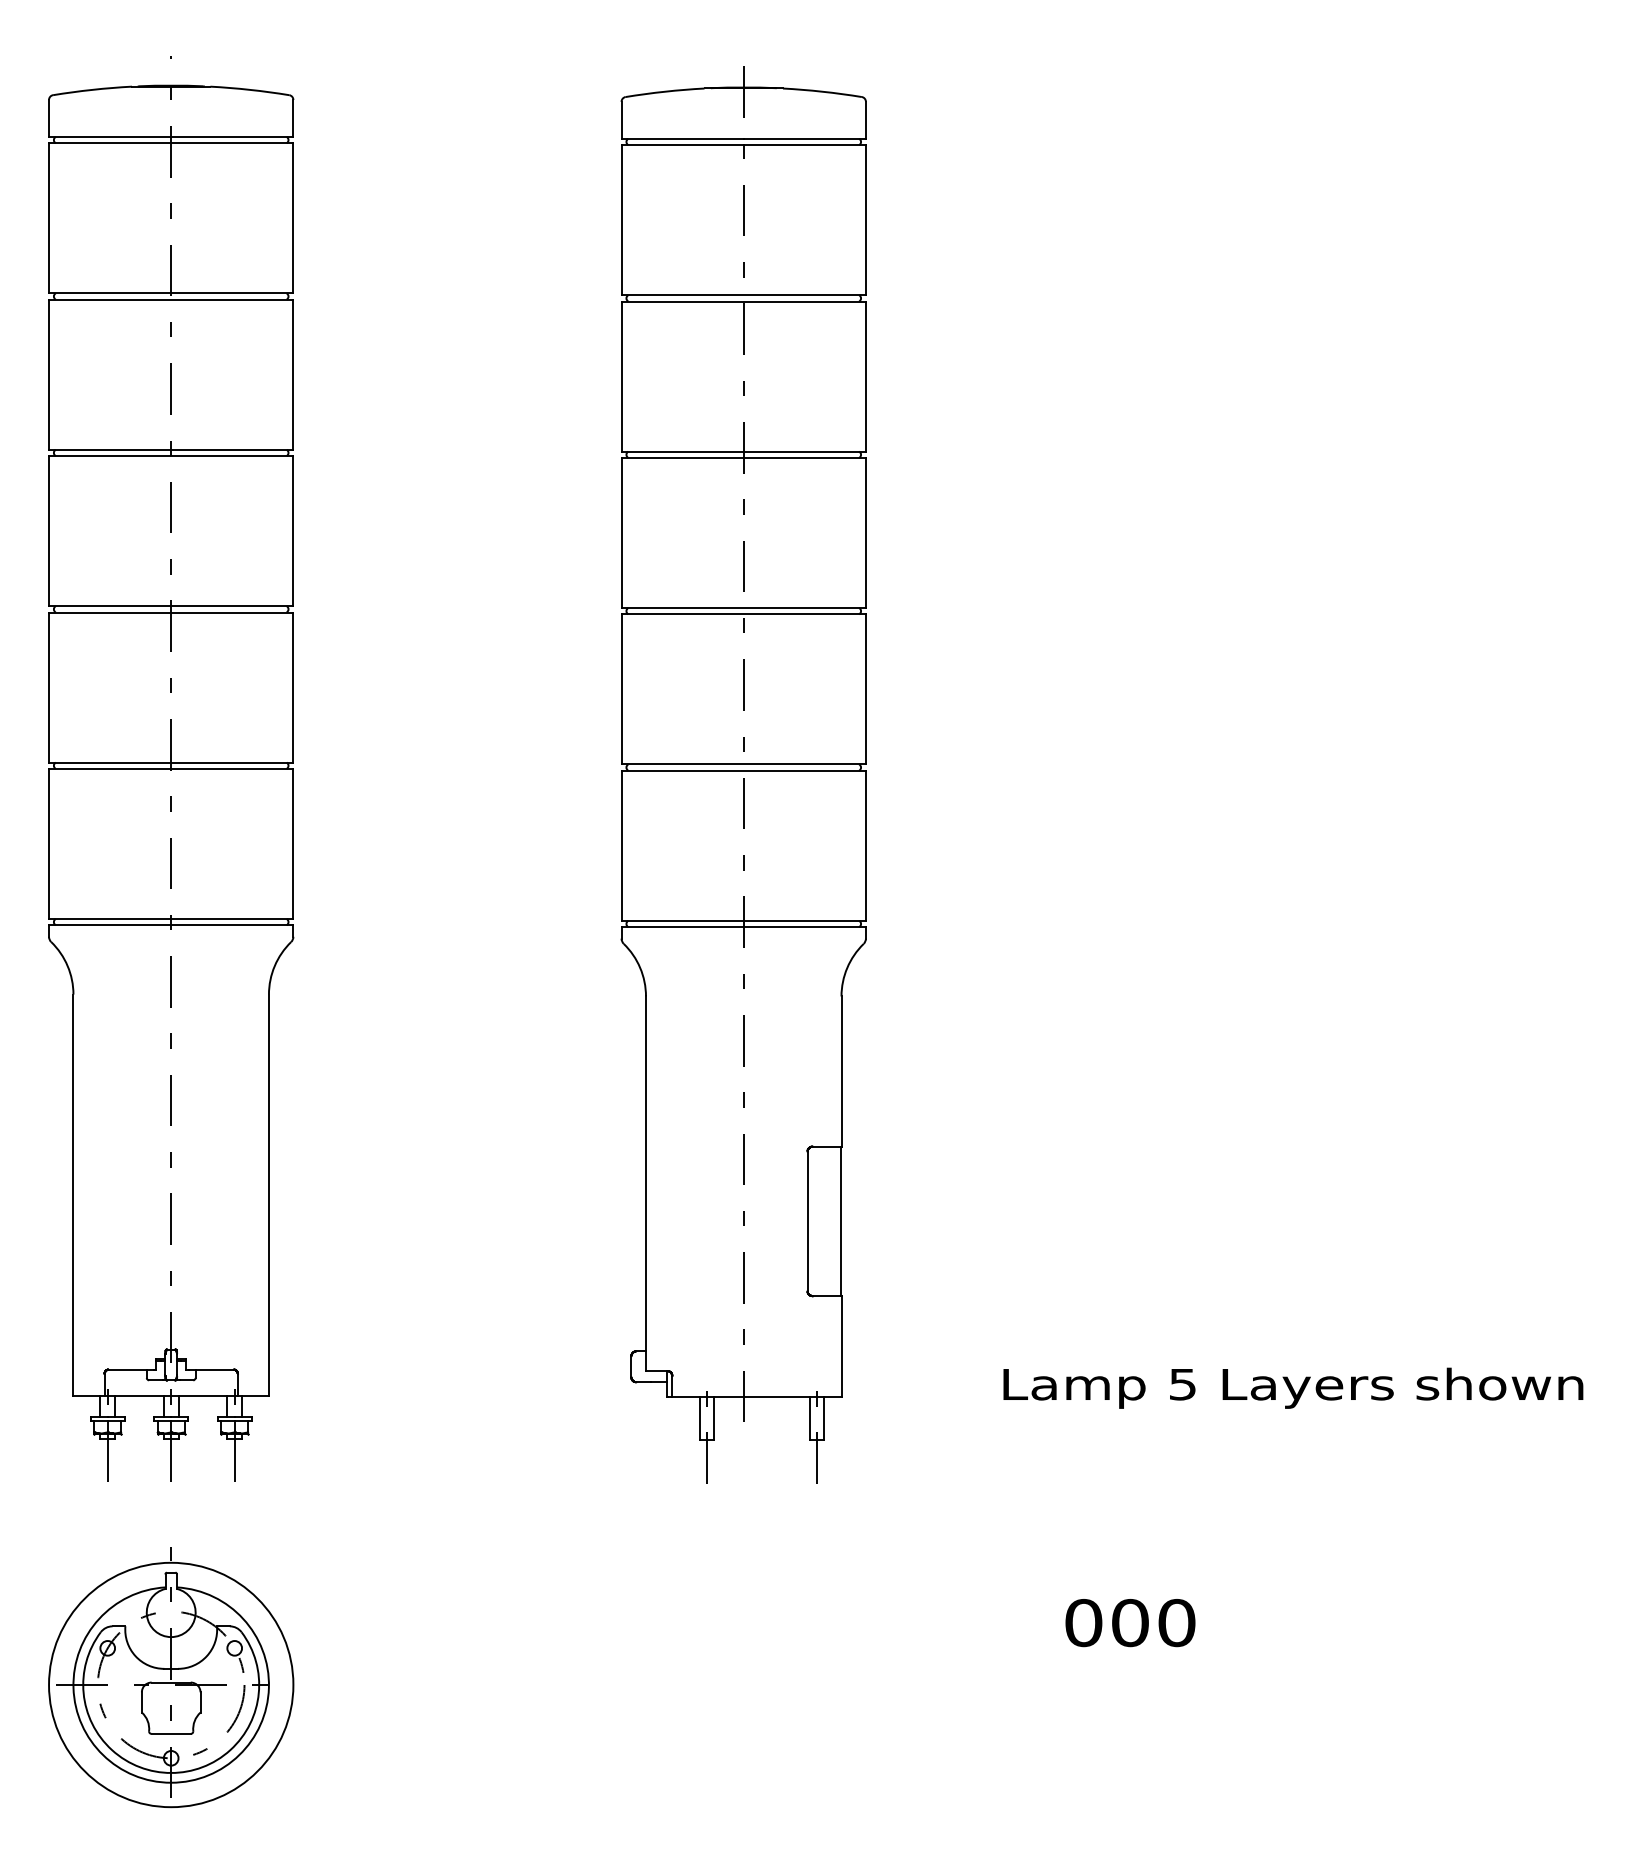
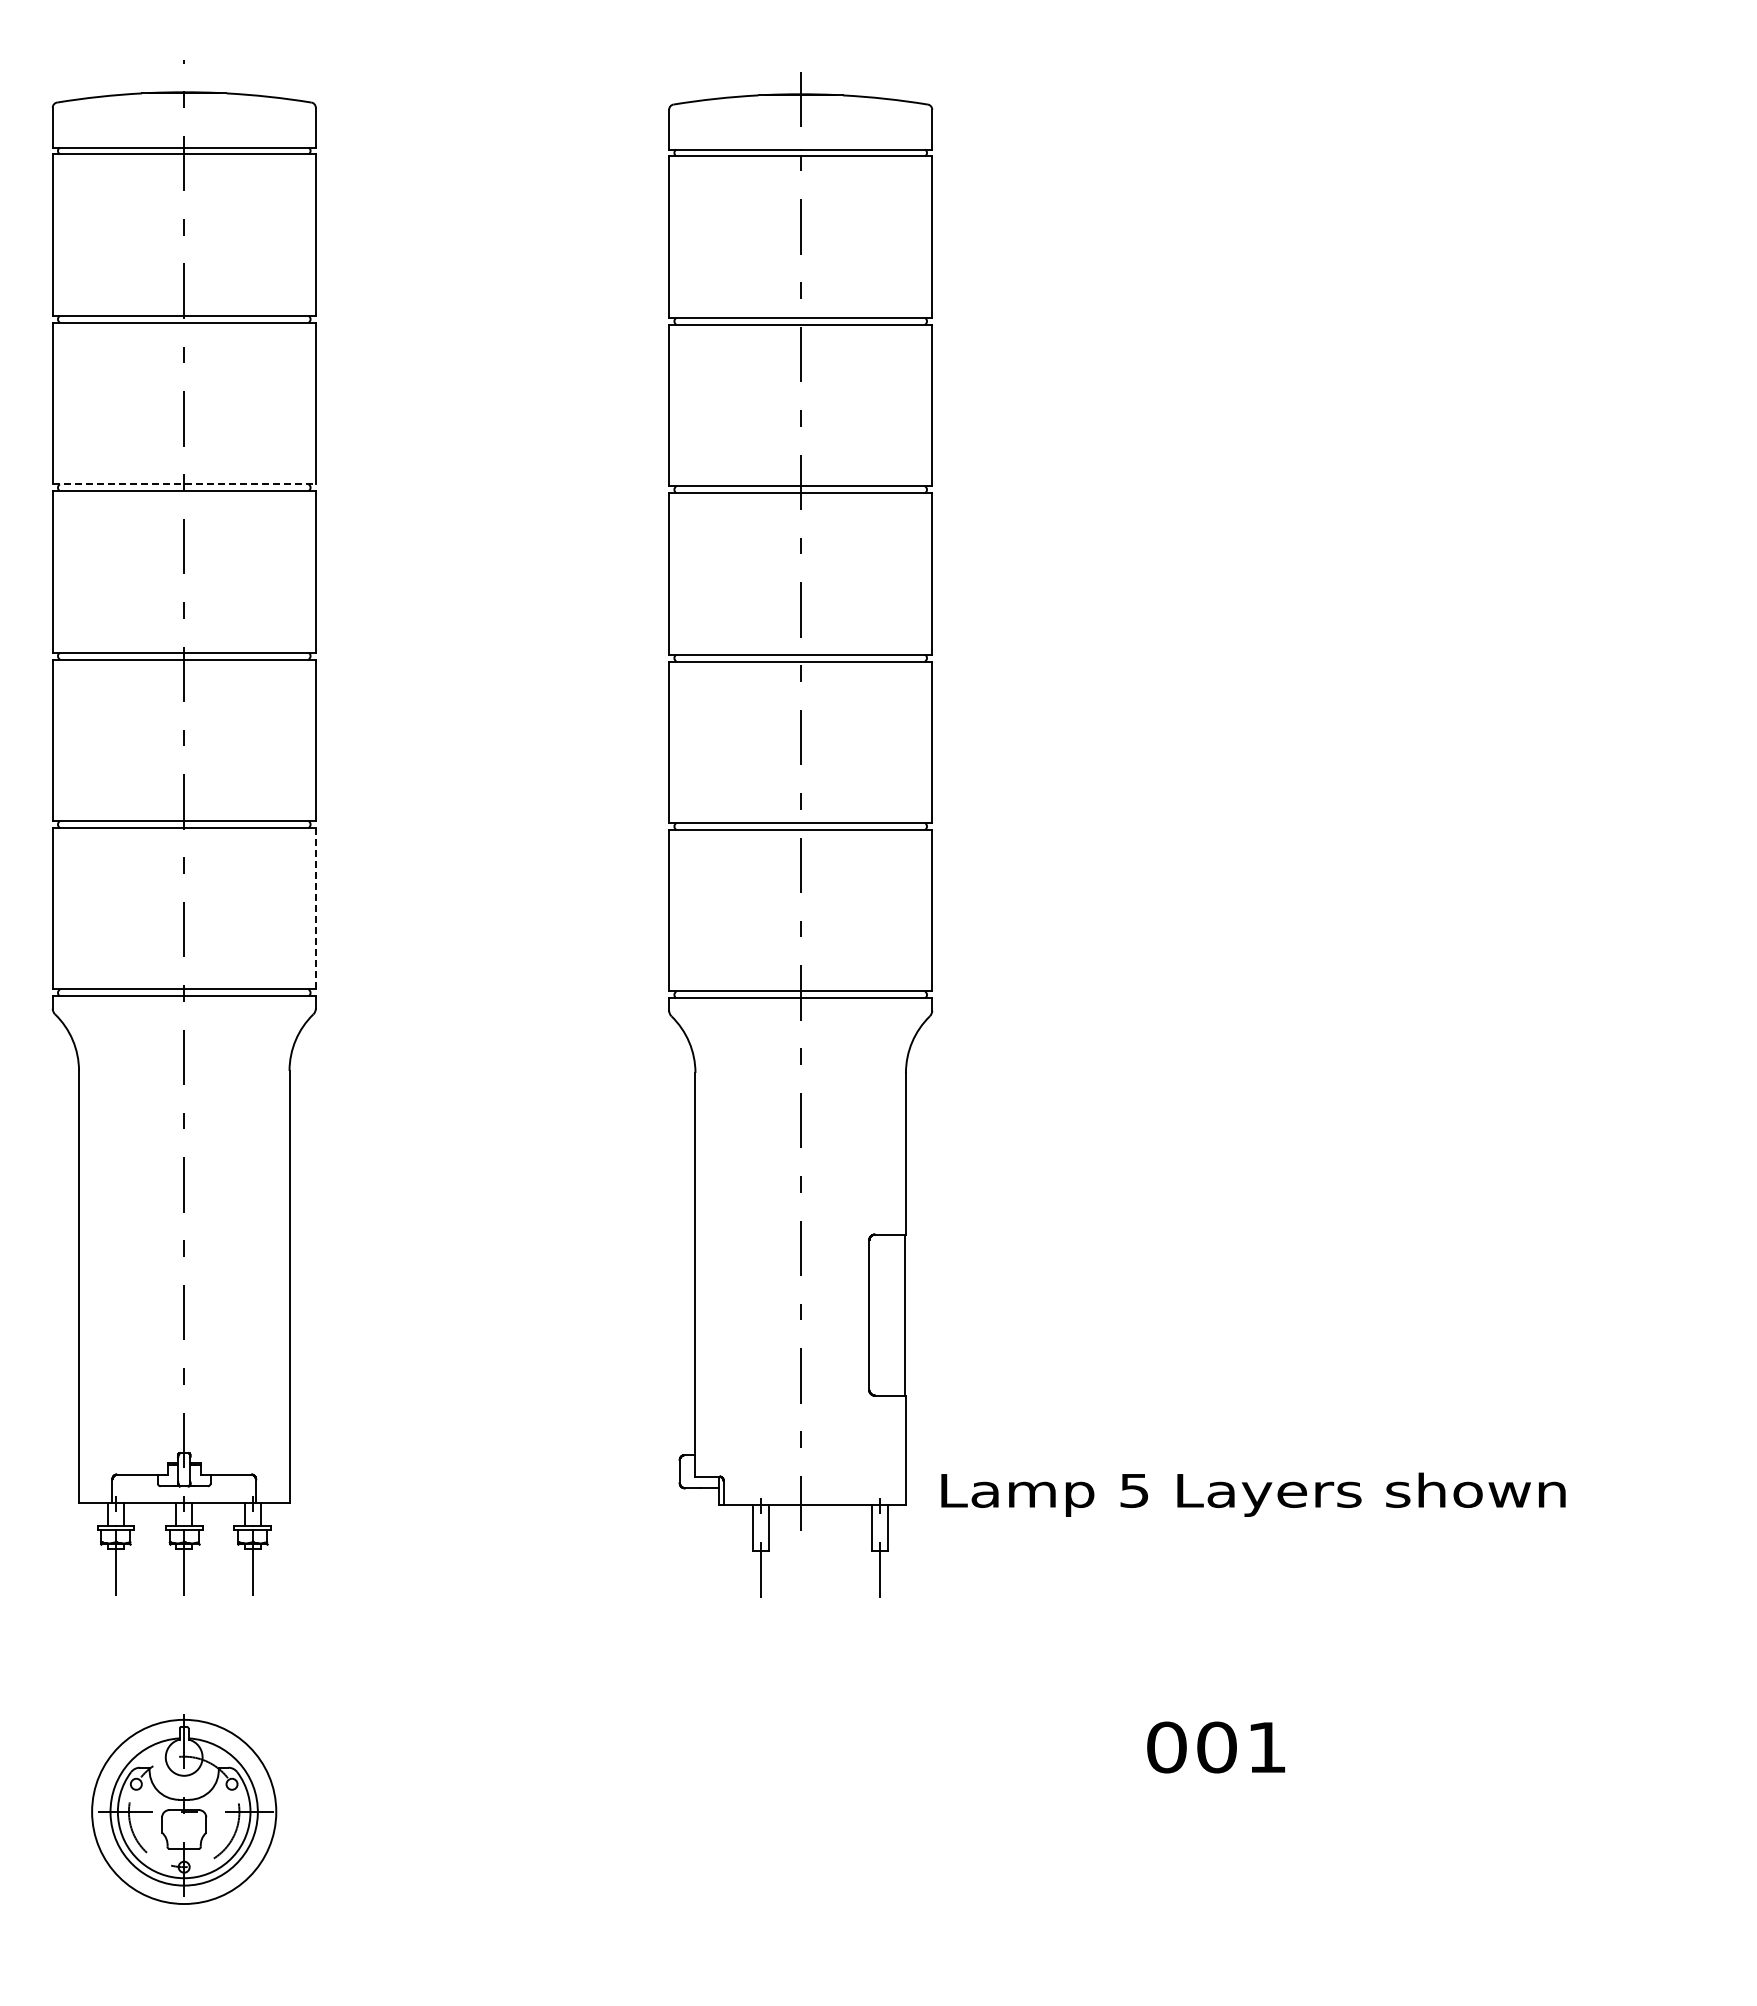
line: (171, 449) -> (184, 484), solid -> dashed
line: (293, 843) -> (315, 908), solid -> dashed
text: (1293, 1388) -> (1253, 1494), moved
text: (1177, 1622) -> (1267, 1747), 000 -> 001
part: (170, 1677) -> (183, 1806), size x0.7

